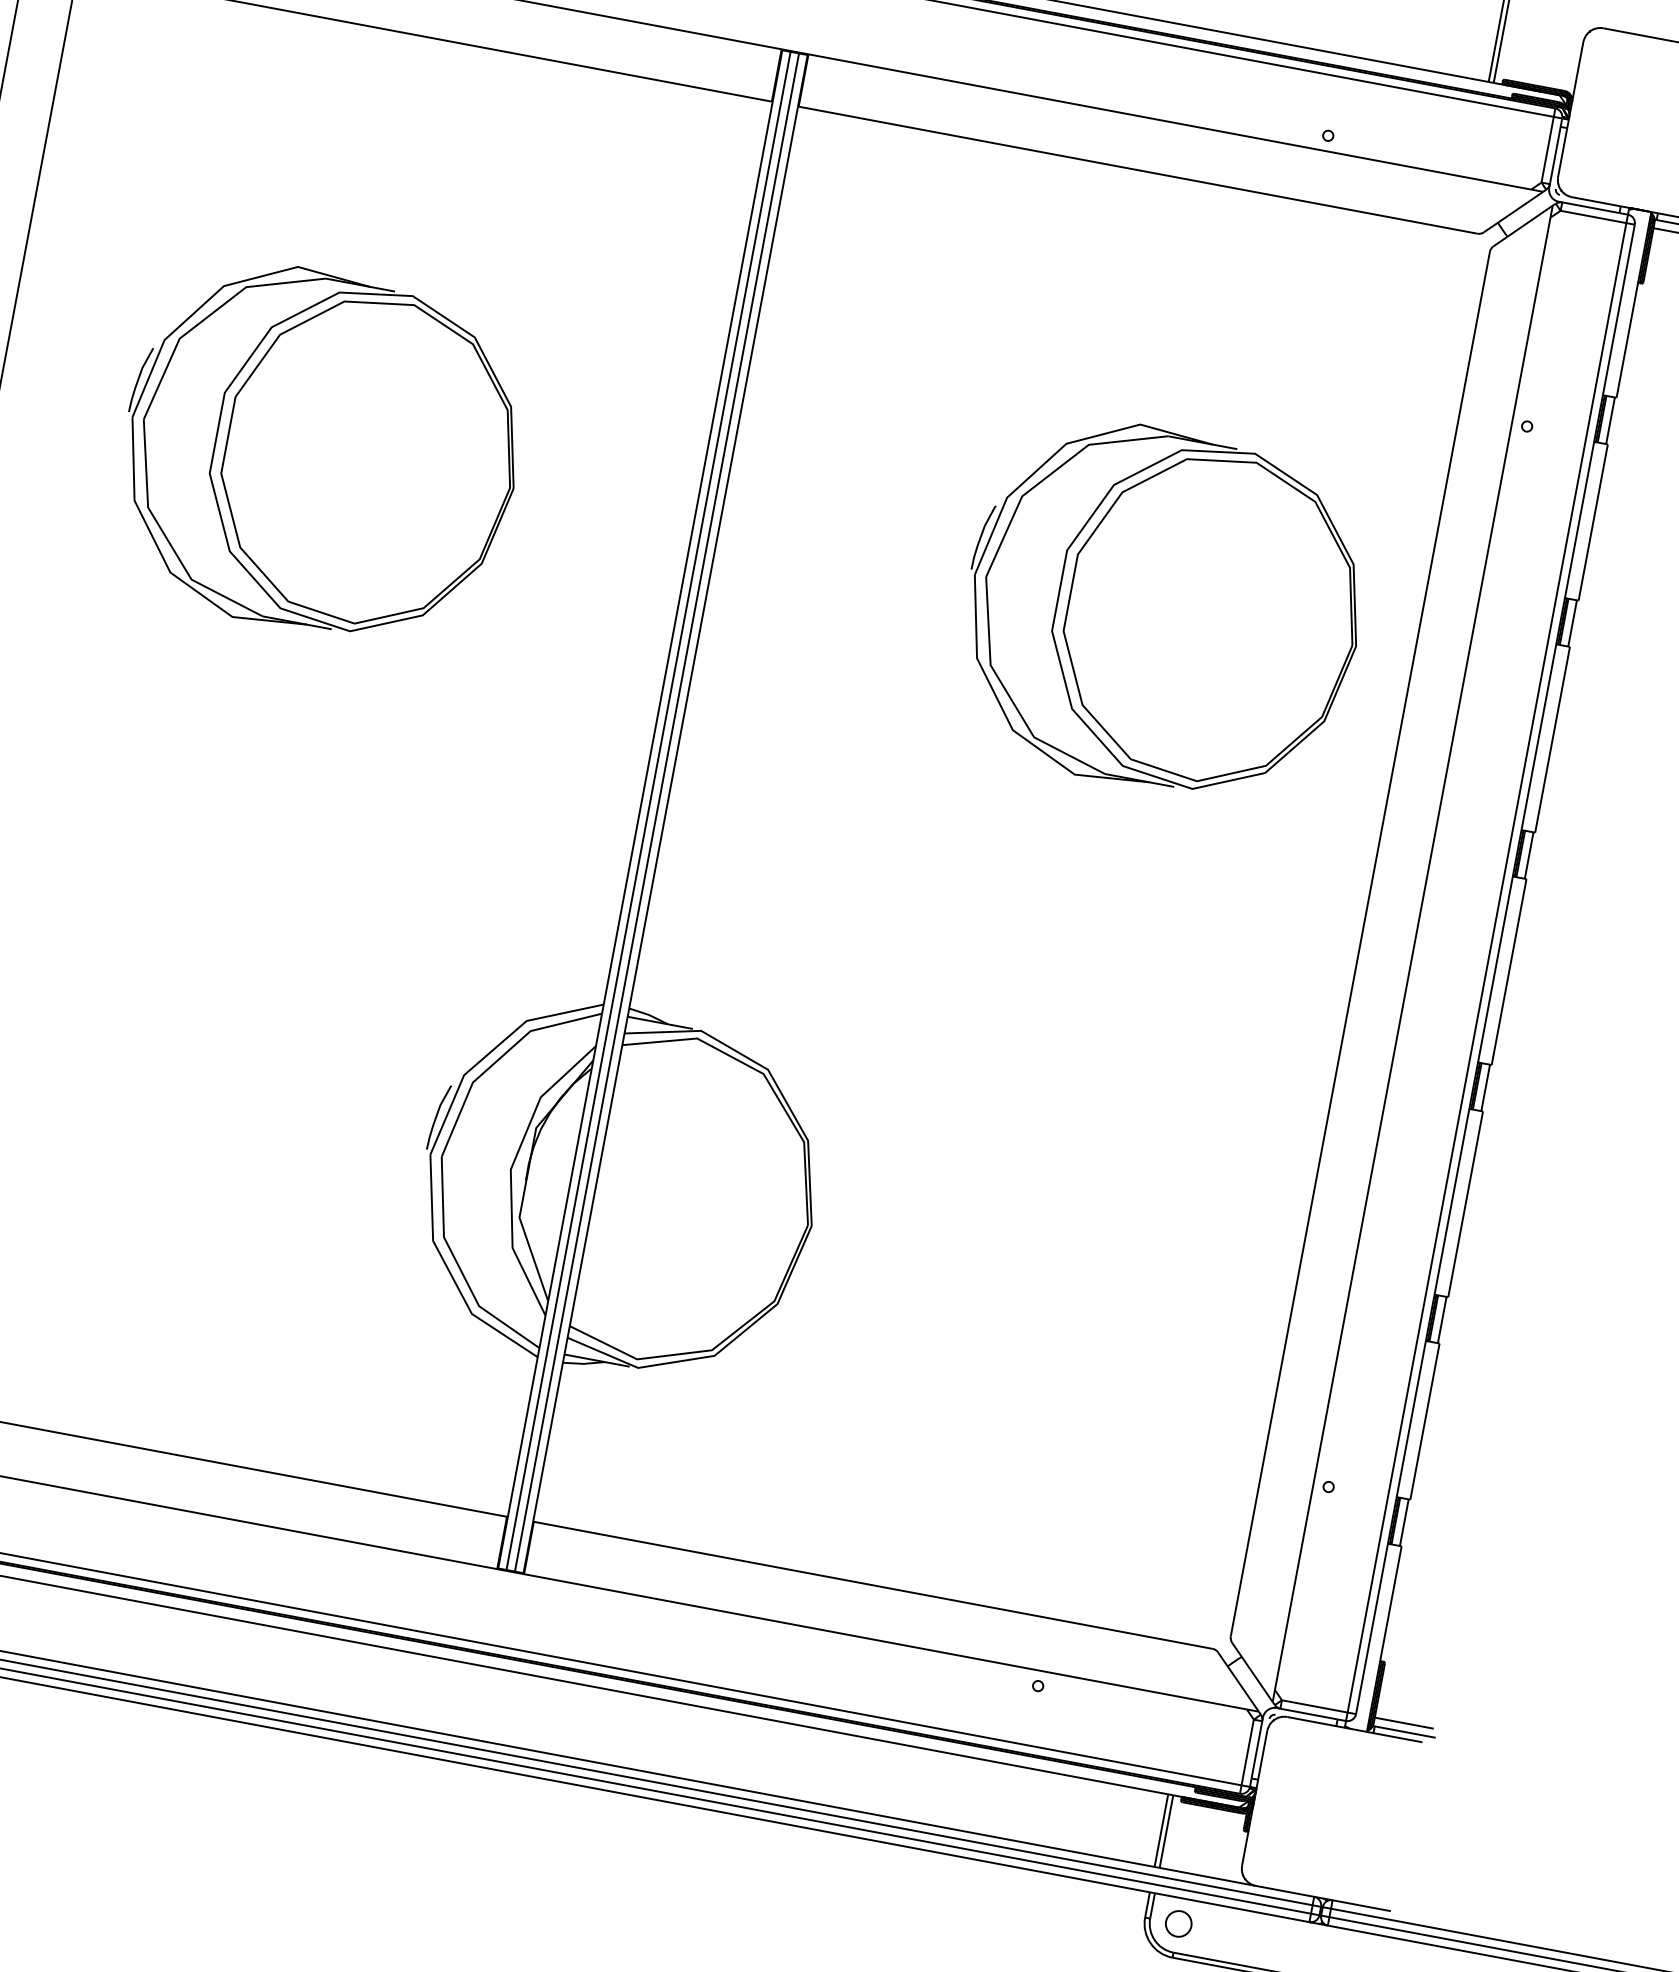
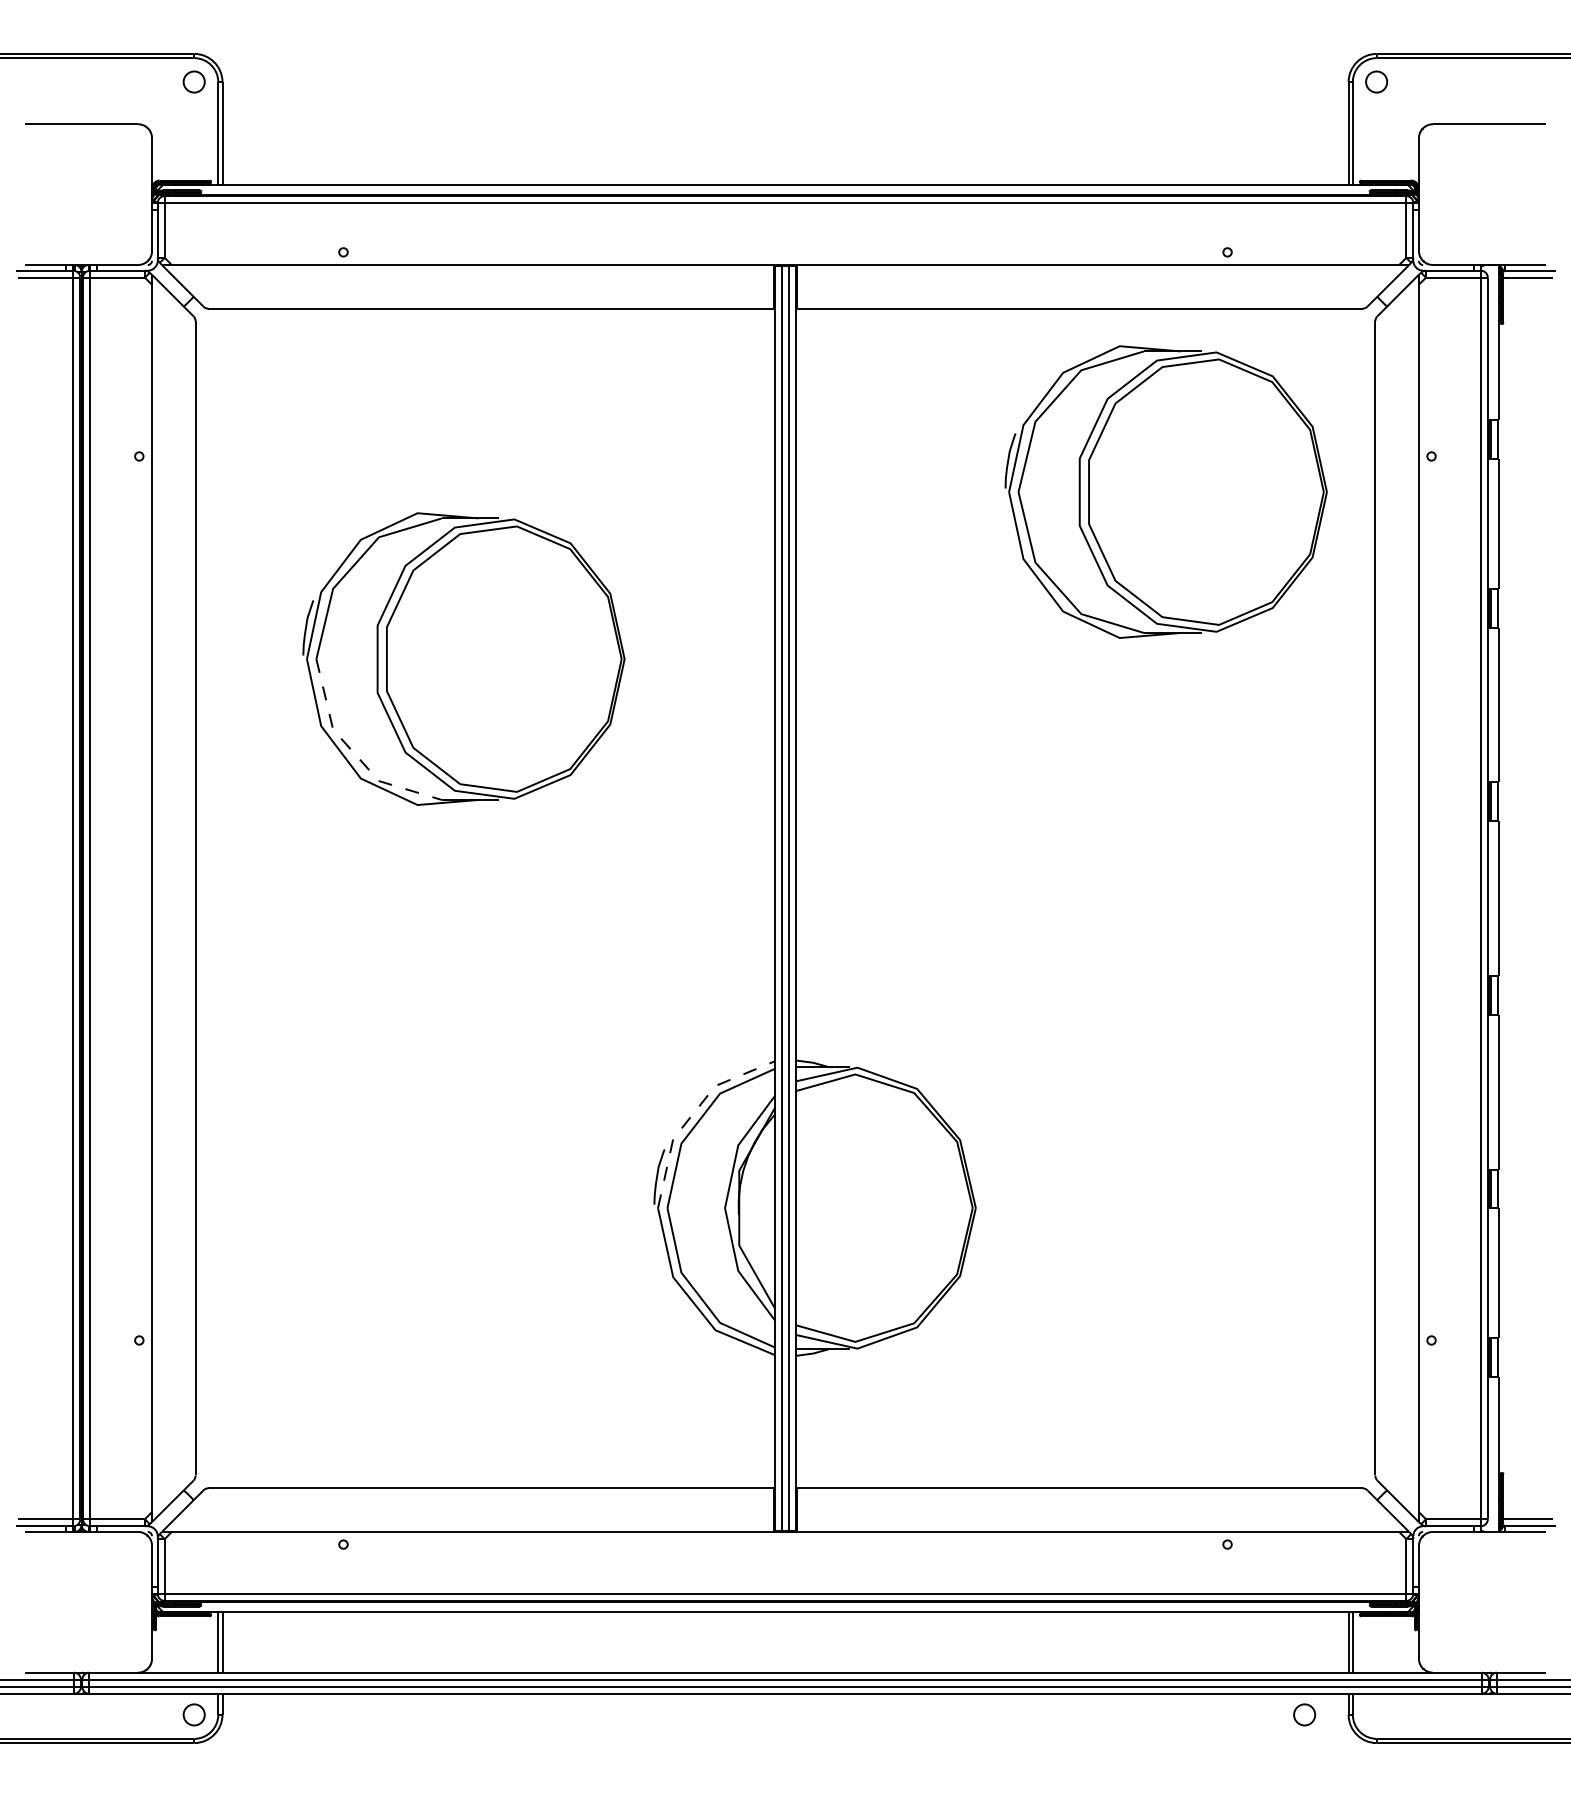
line: (167, 539) -> (353, 752), solid -> dashed
part: (1162, 609) -> (1165, 491), moved
line: (492, 1049) -> (692, 1114), solid -> dashed
part: (1178, 1923) -> (1304, 1714), moved

